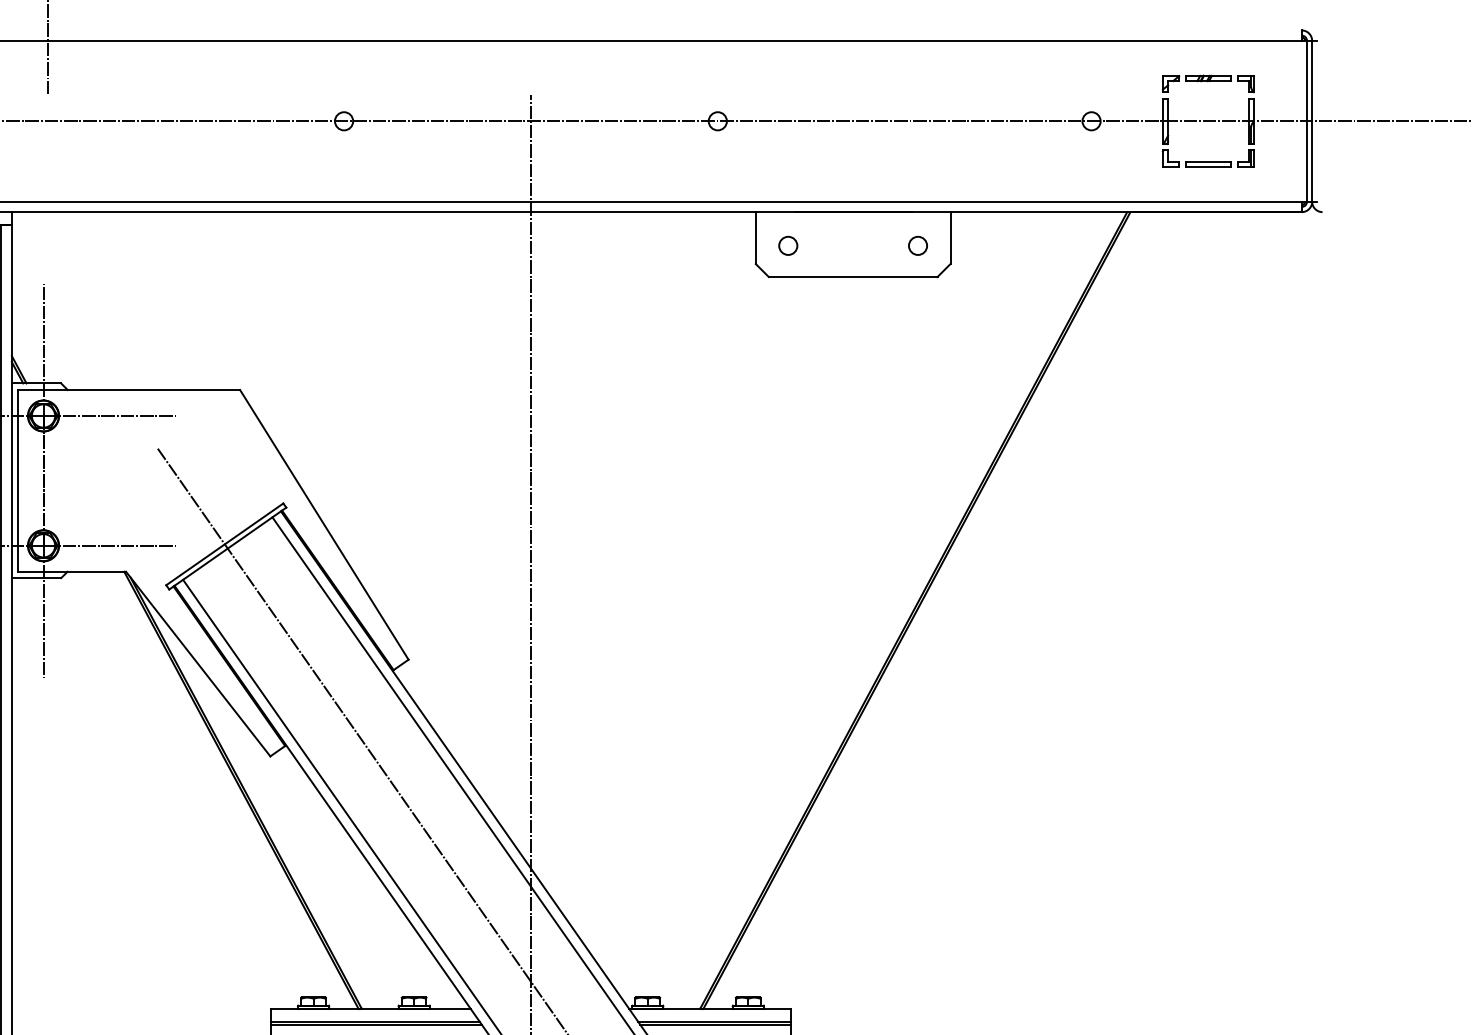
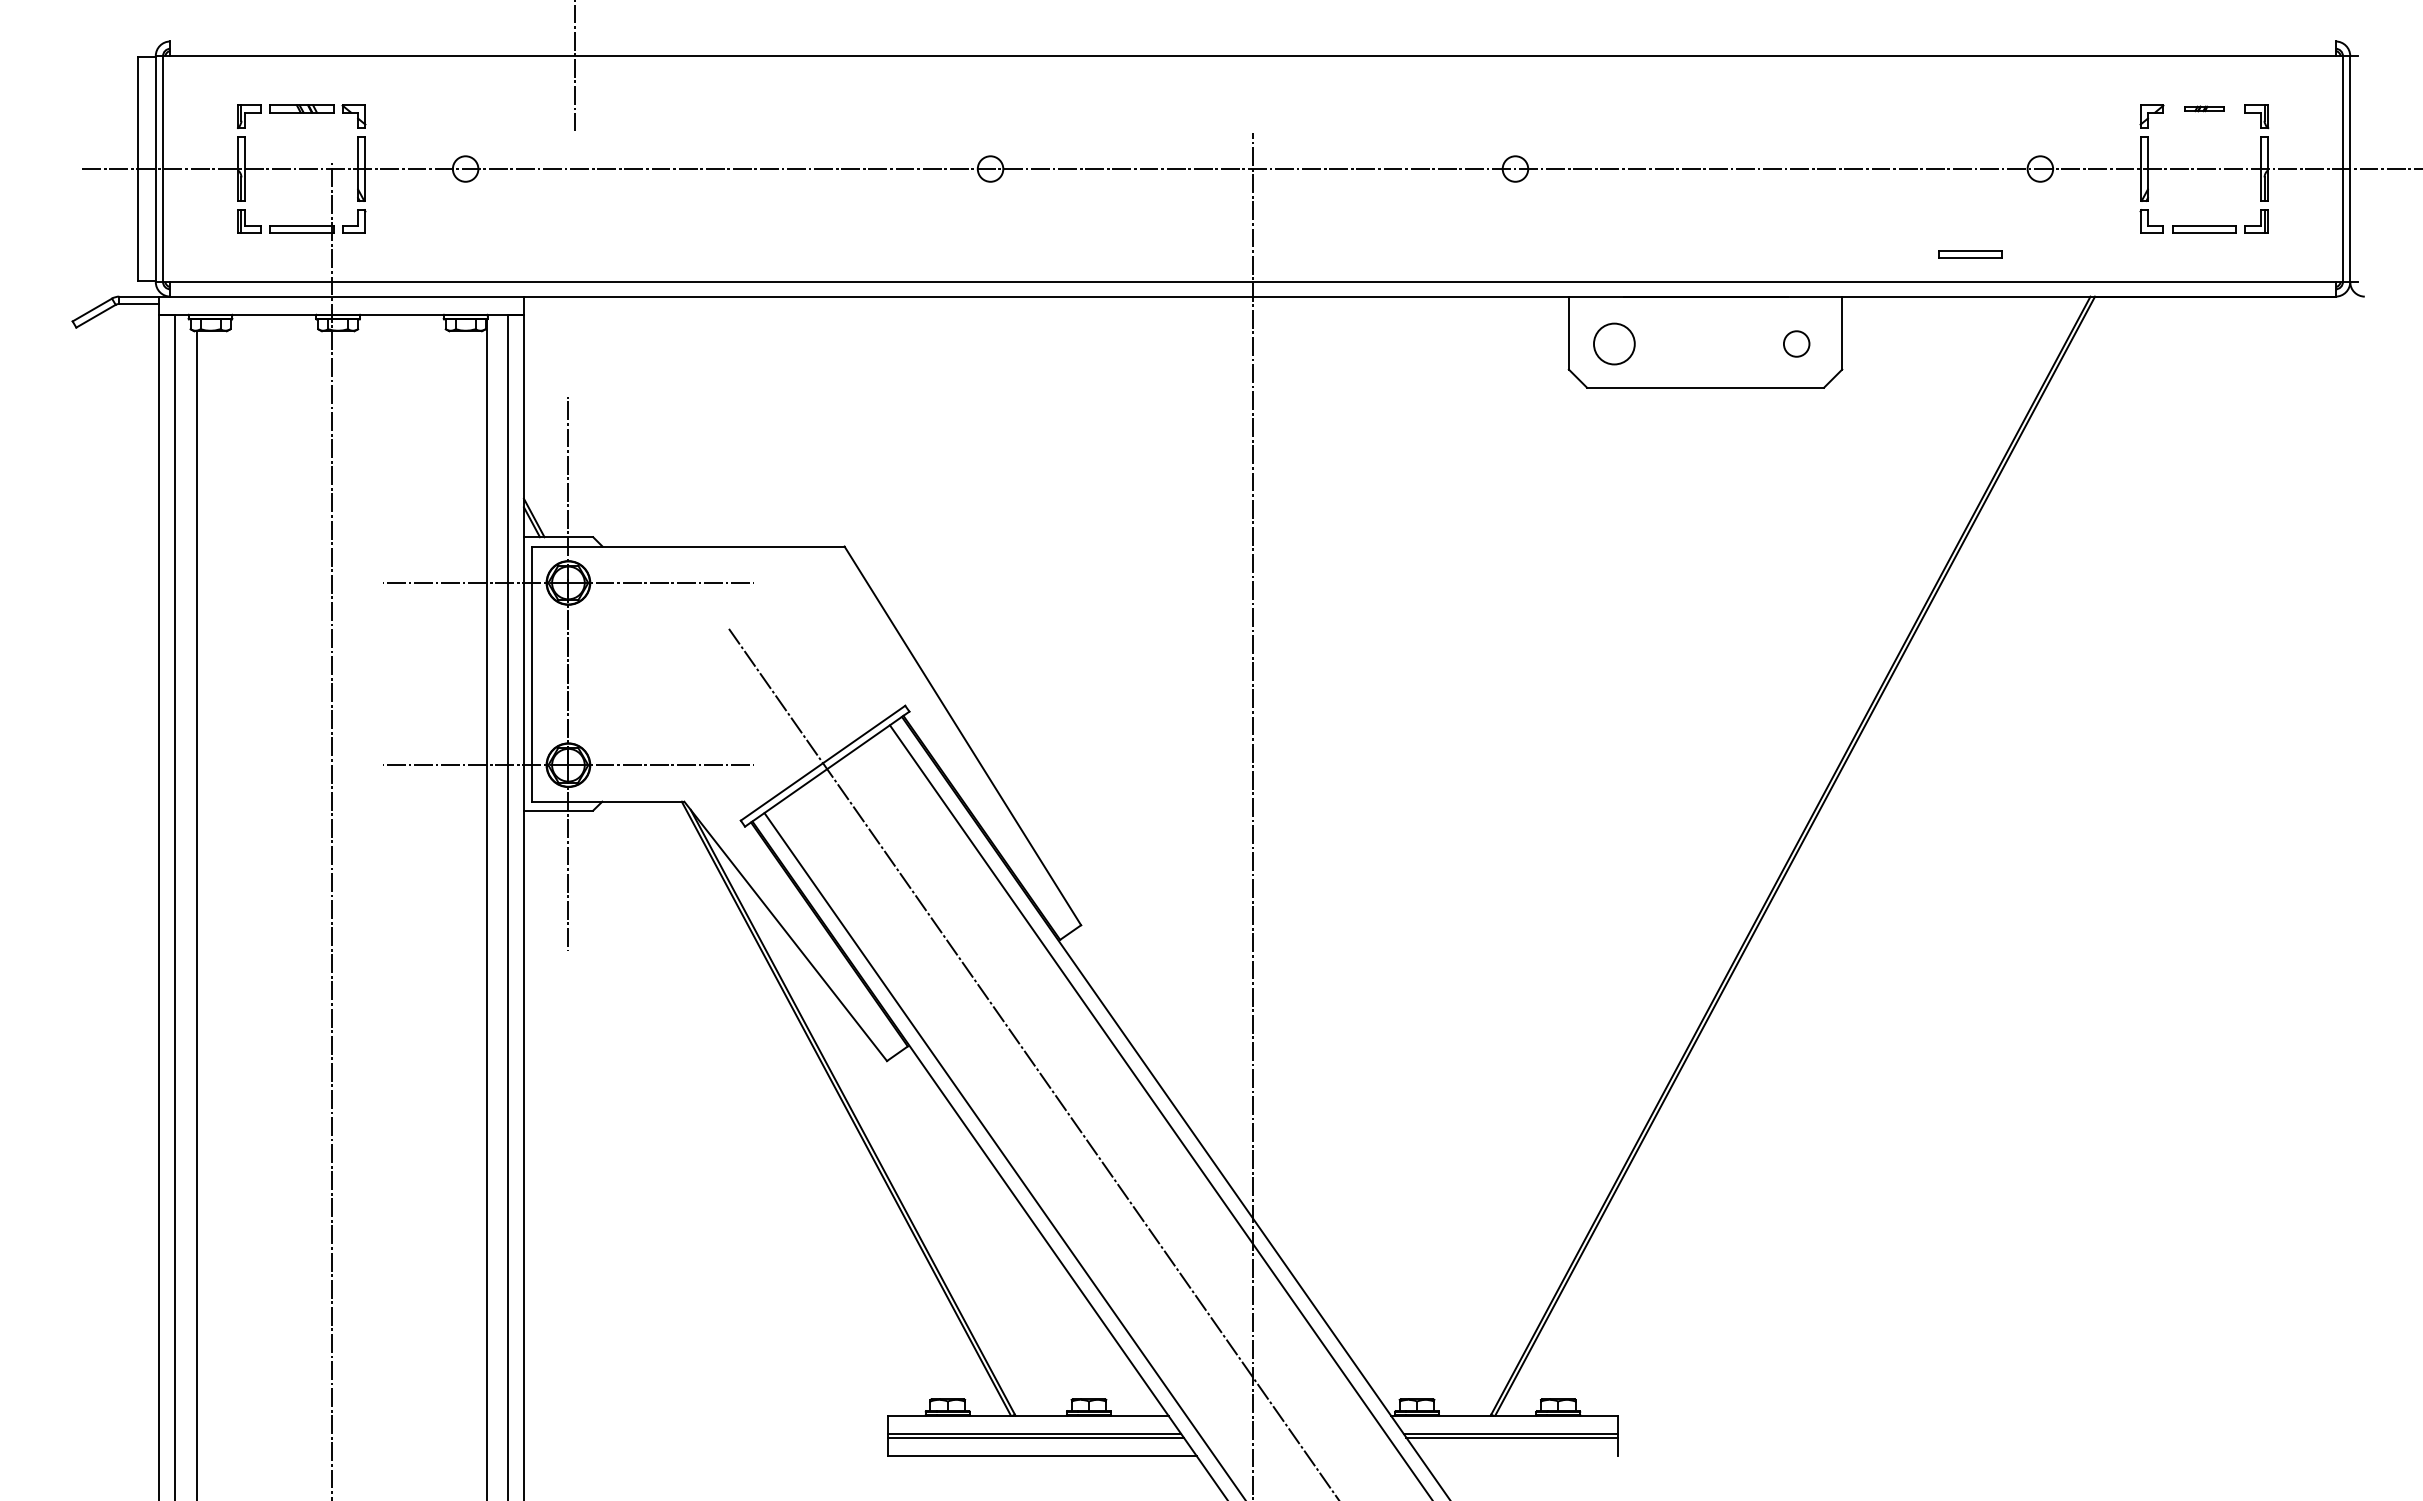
part: (1208, 78) -> (2204, 108), size x0.6
part: (1041, 182) -> (1970, 254), added
circle: (788, 245) -> (1614, 343), size x1.6

